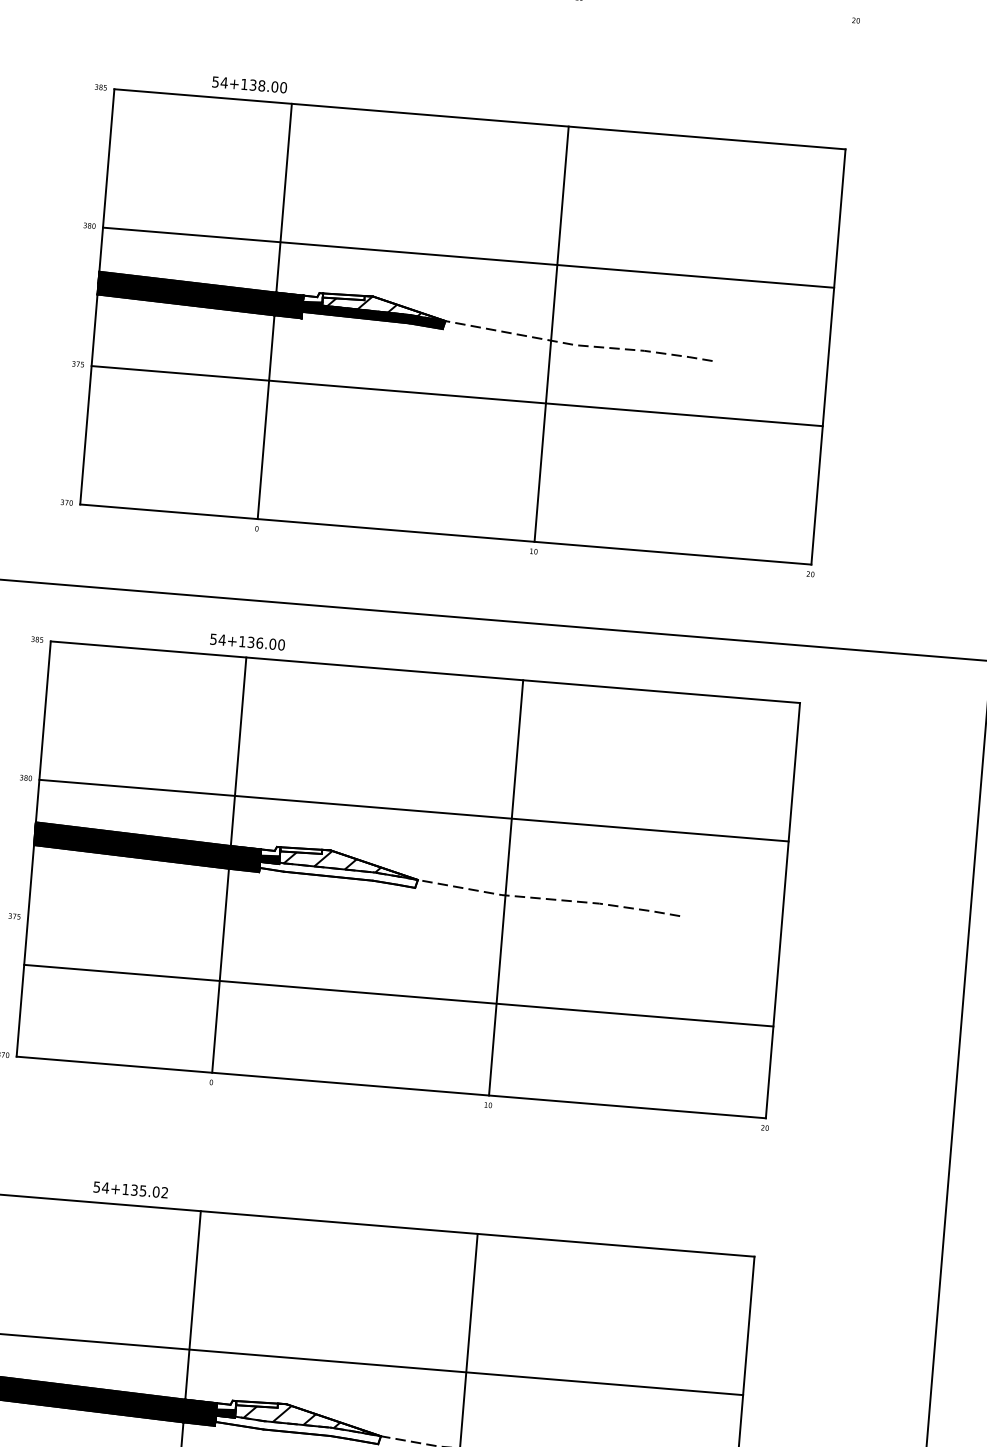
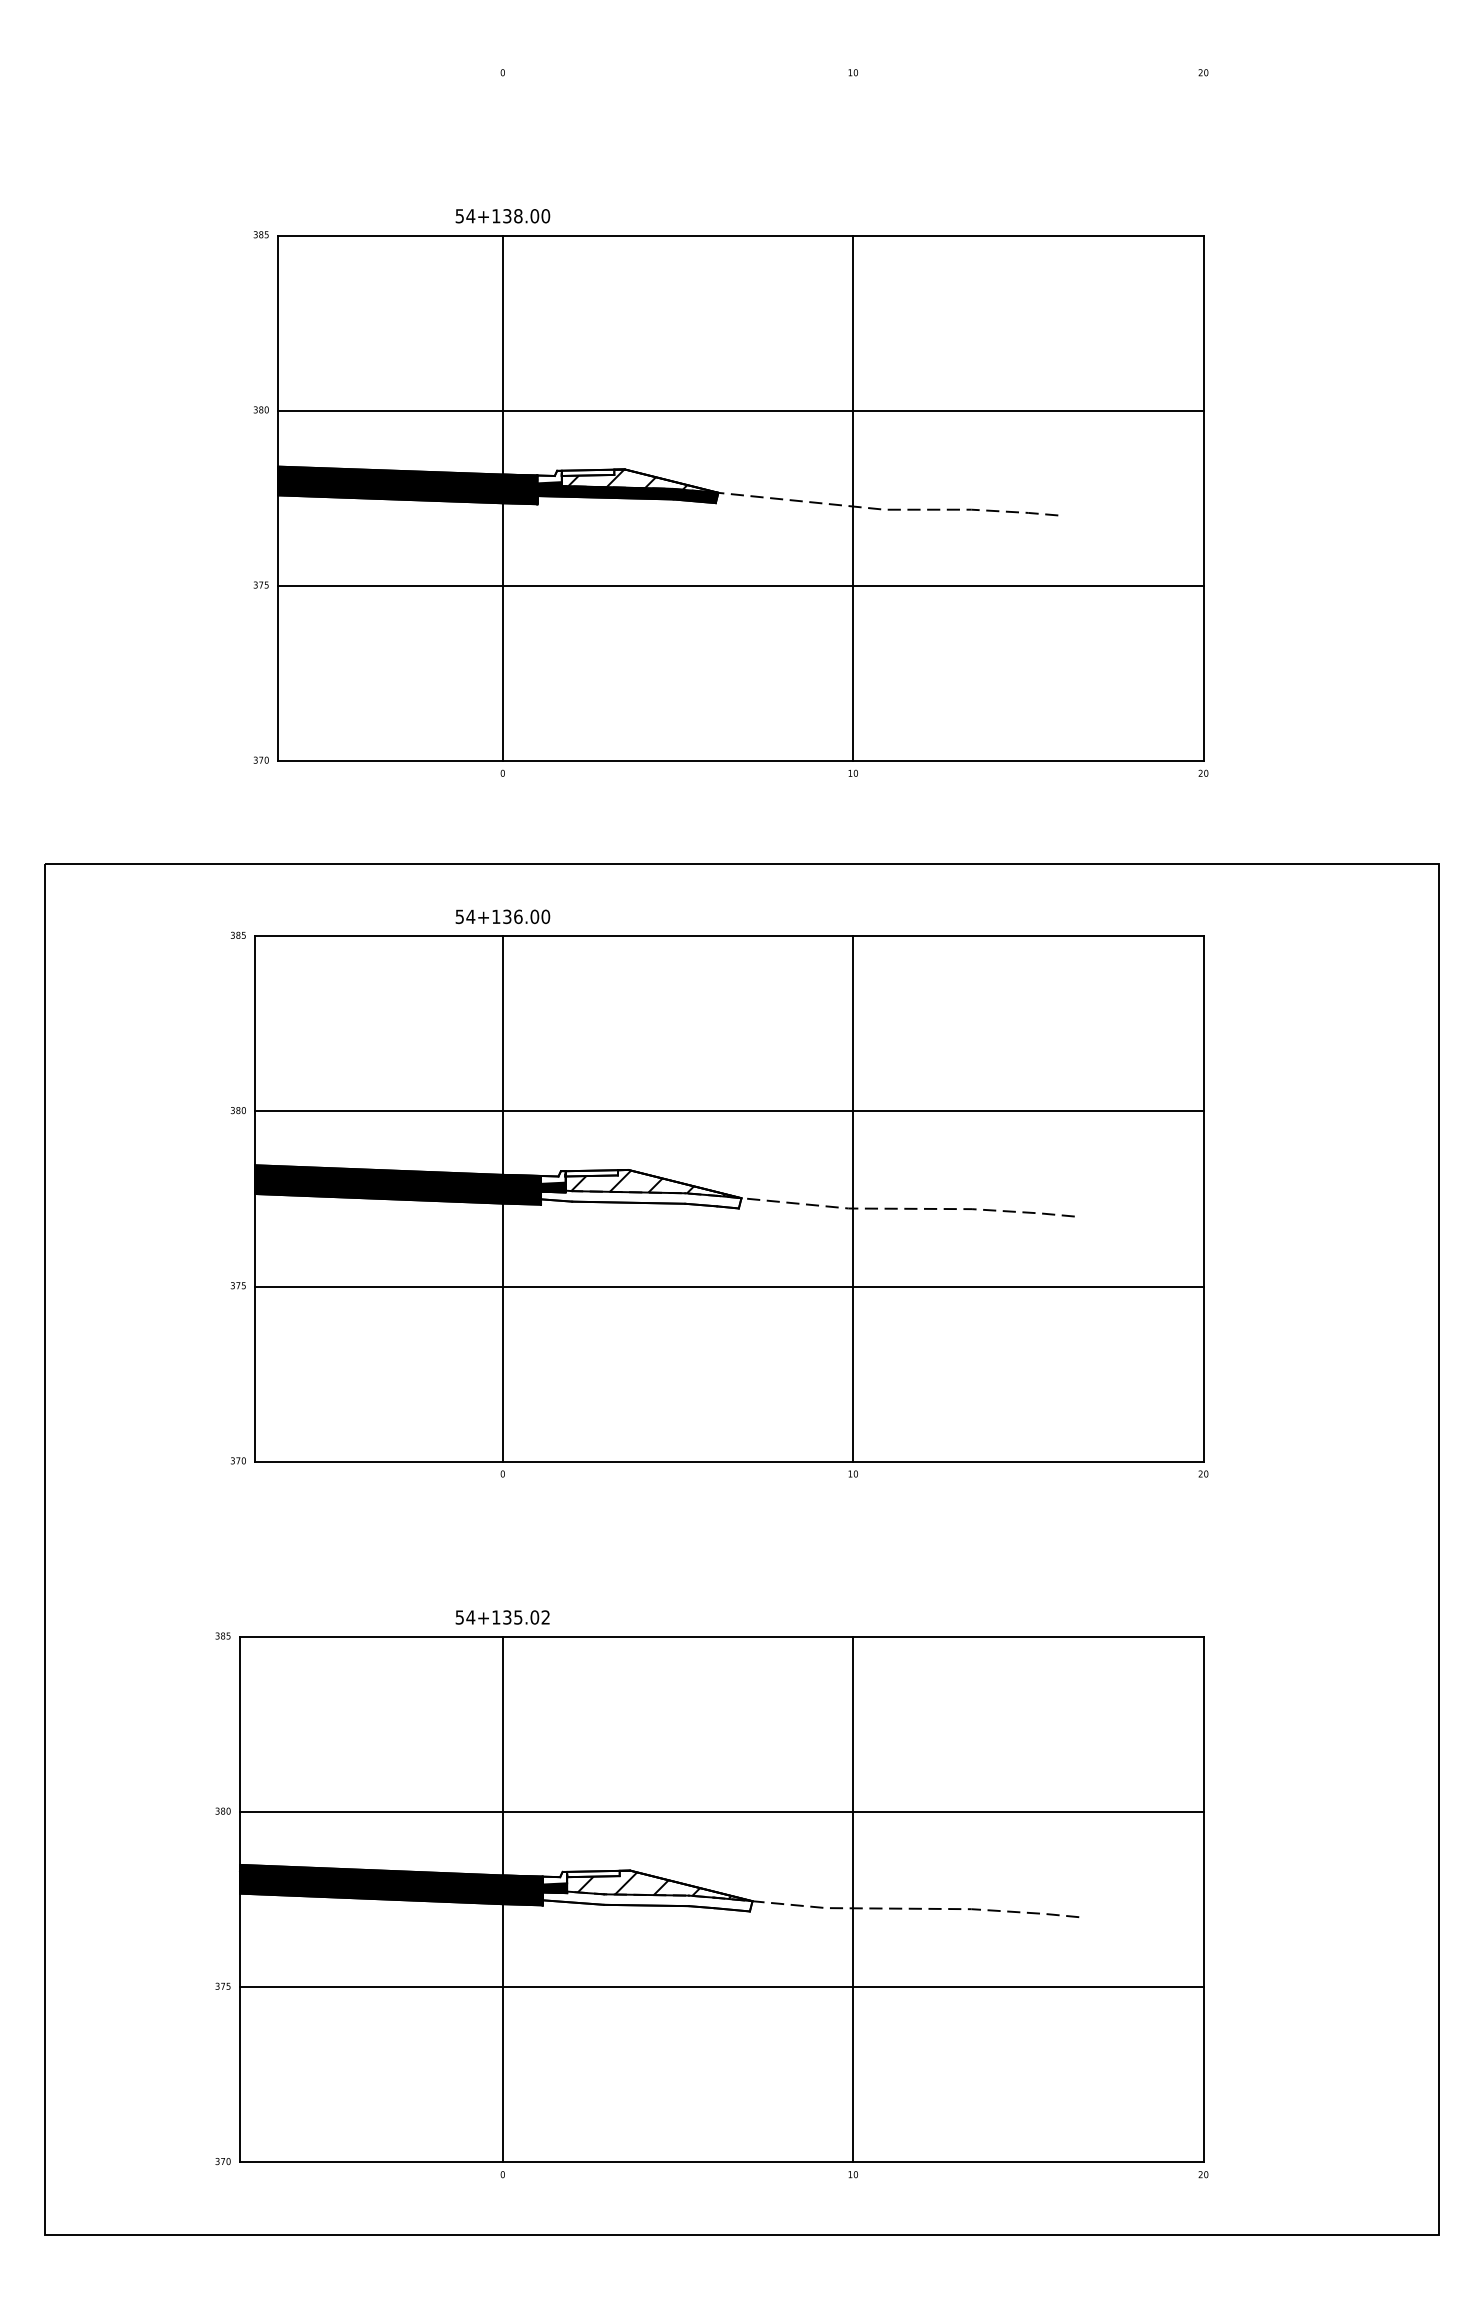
text: (249, 85) -> (502, 216), moved
line: (398, 995) -> (729, 1286), moved
text: (130, 1189) -> (502, 1617), moved

